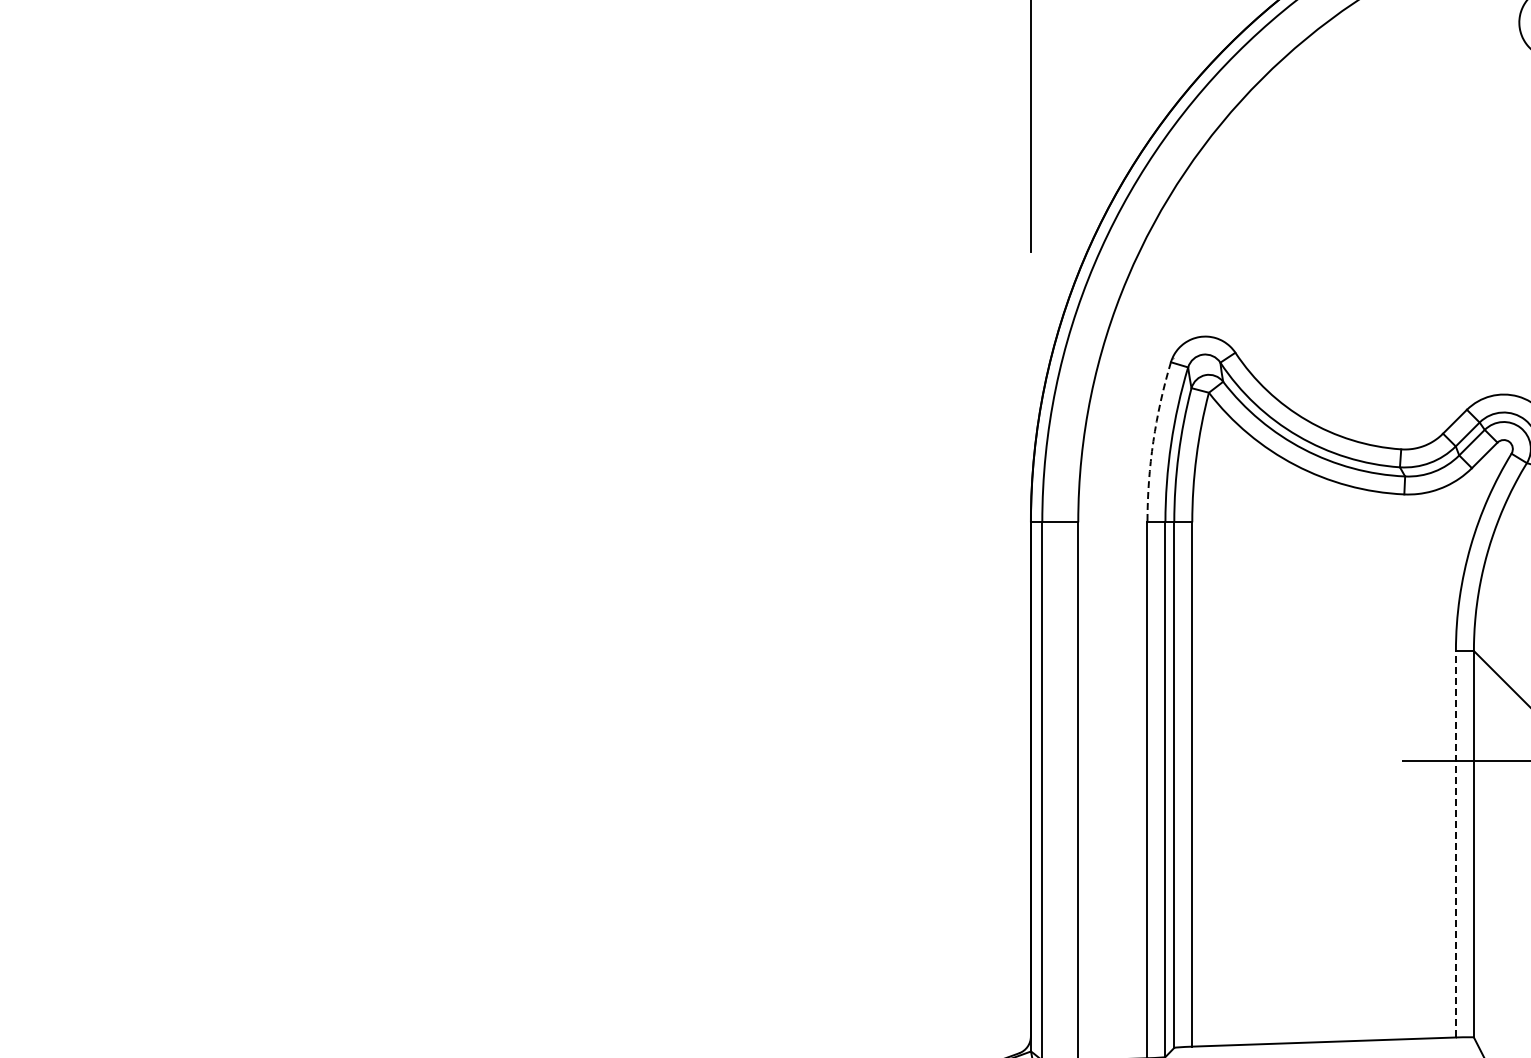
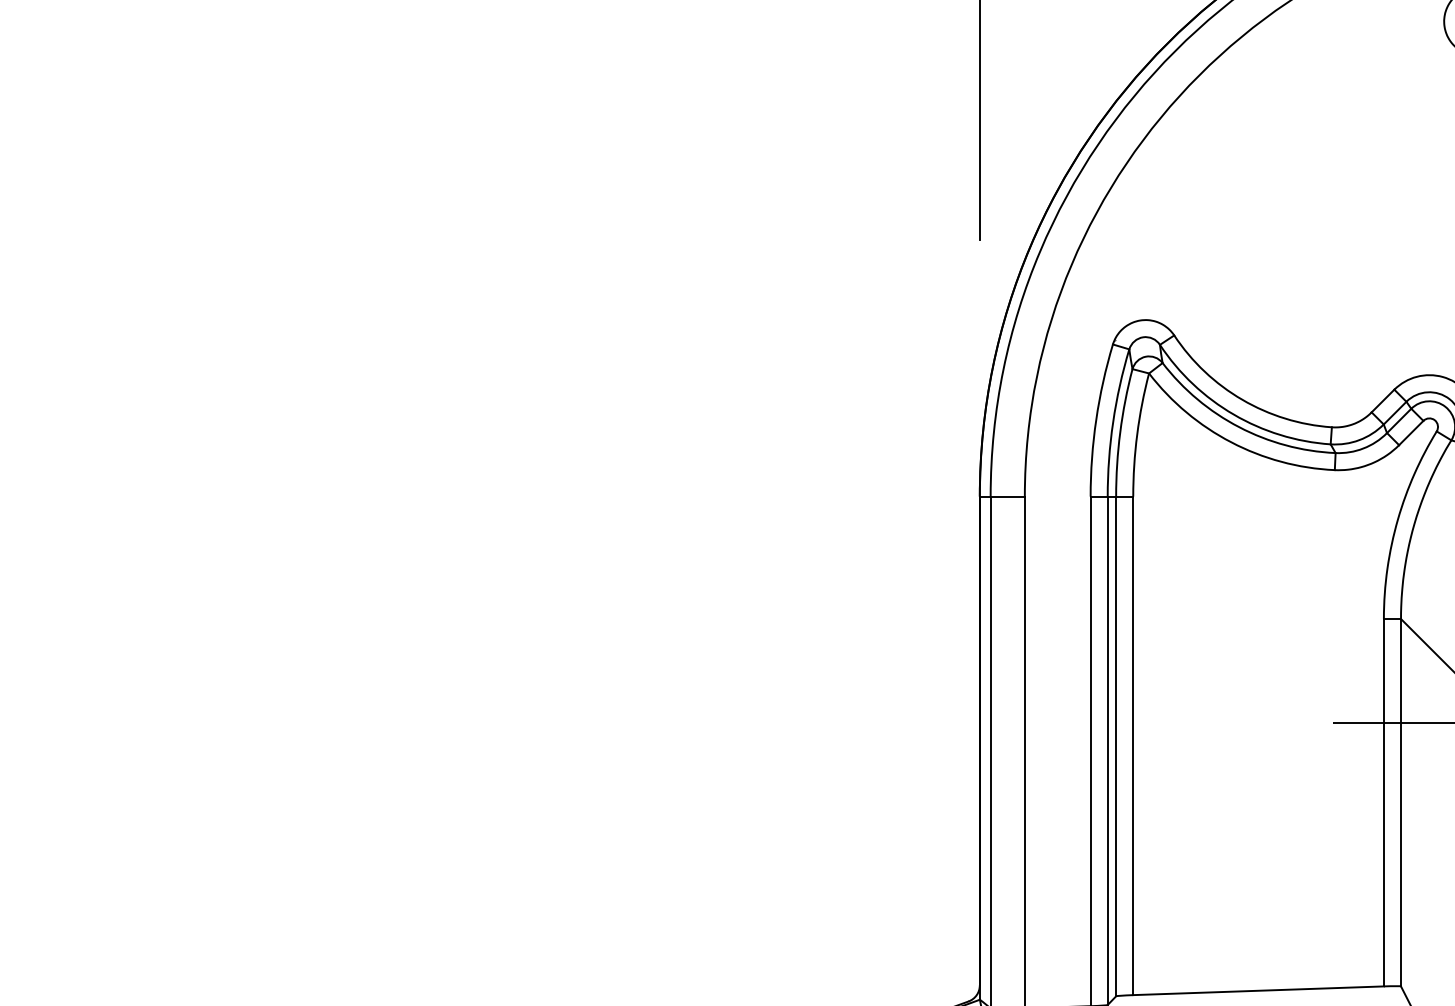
arc: (1153, 441) -> (1096, 419), dashed -> solid
line: (1455, 843) -> (1383, 801), dashed -> solid

